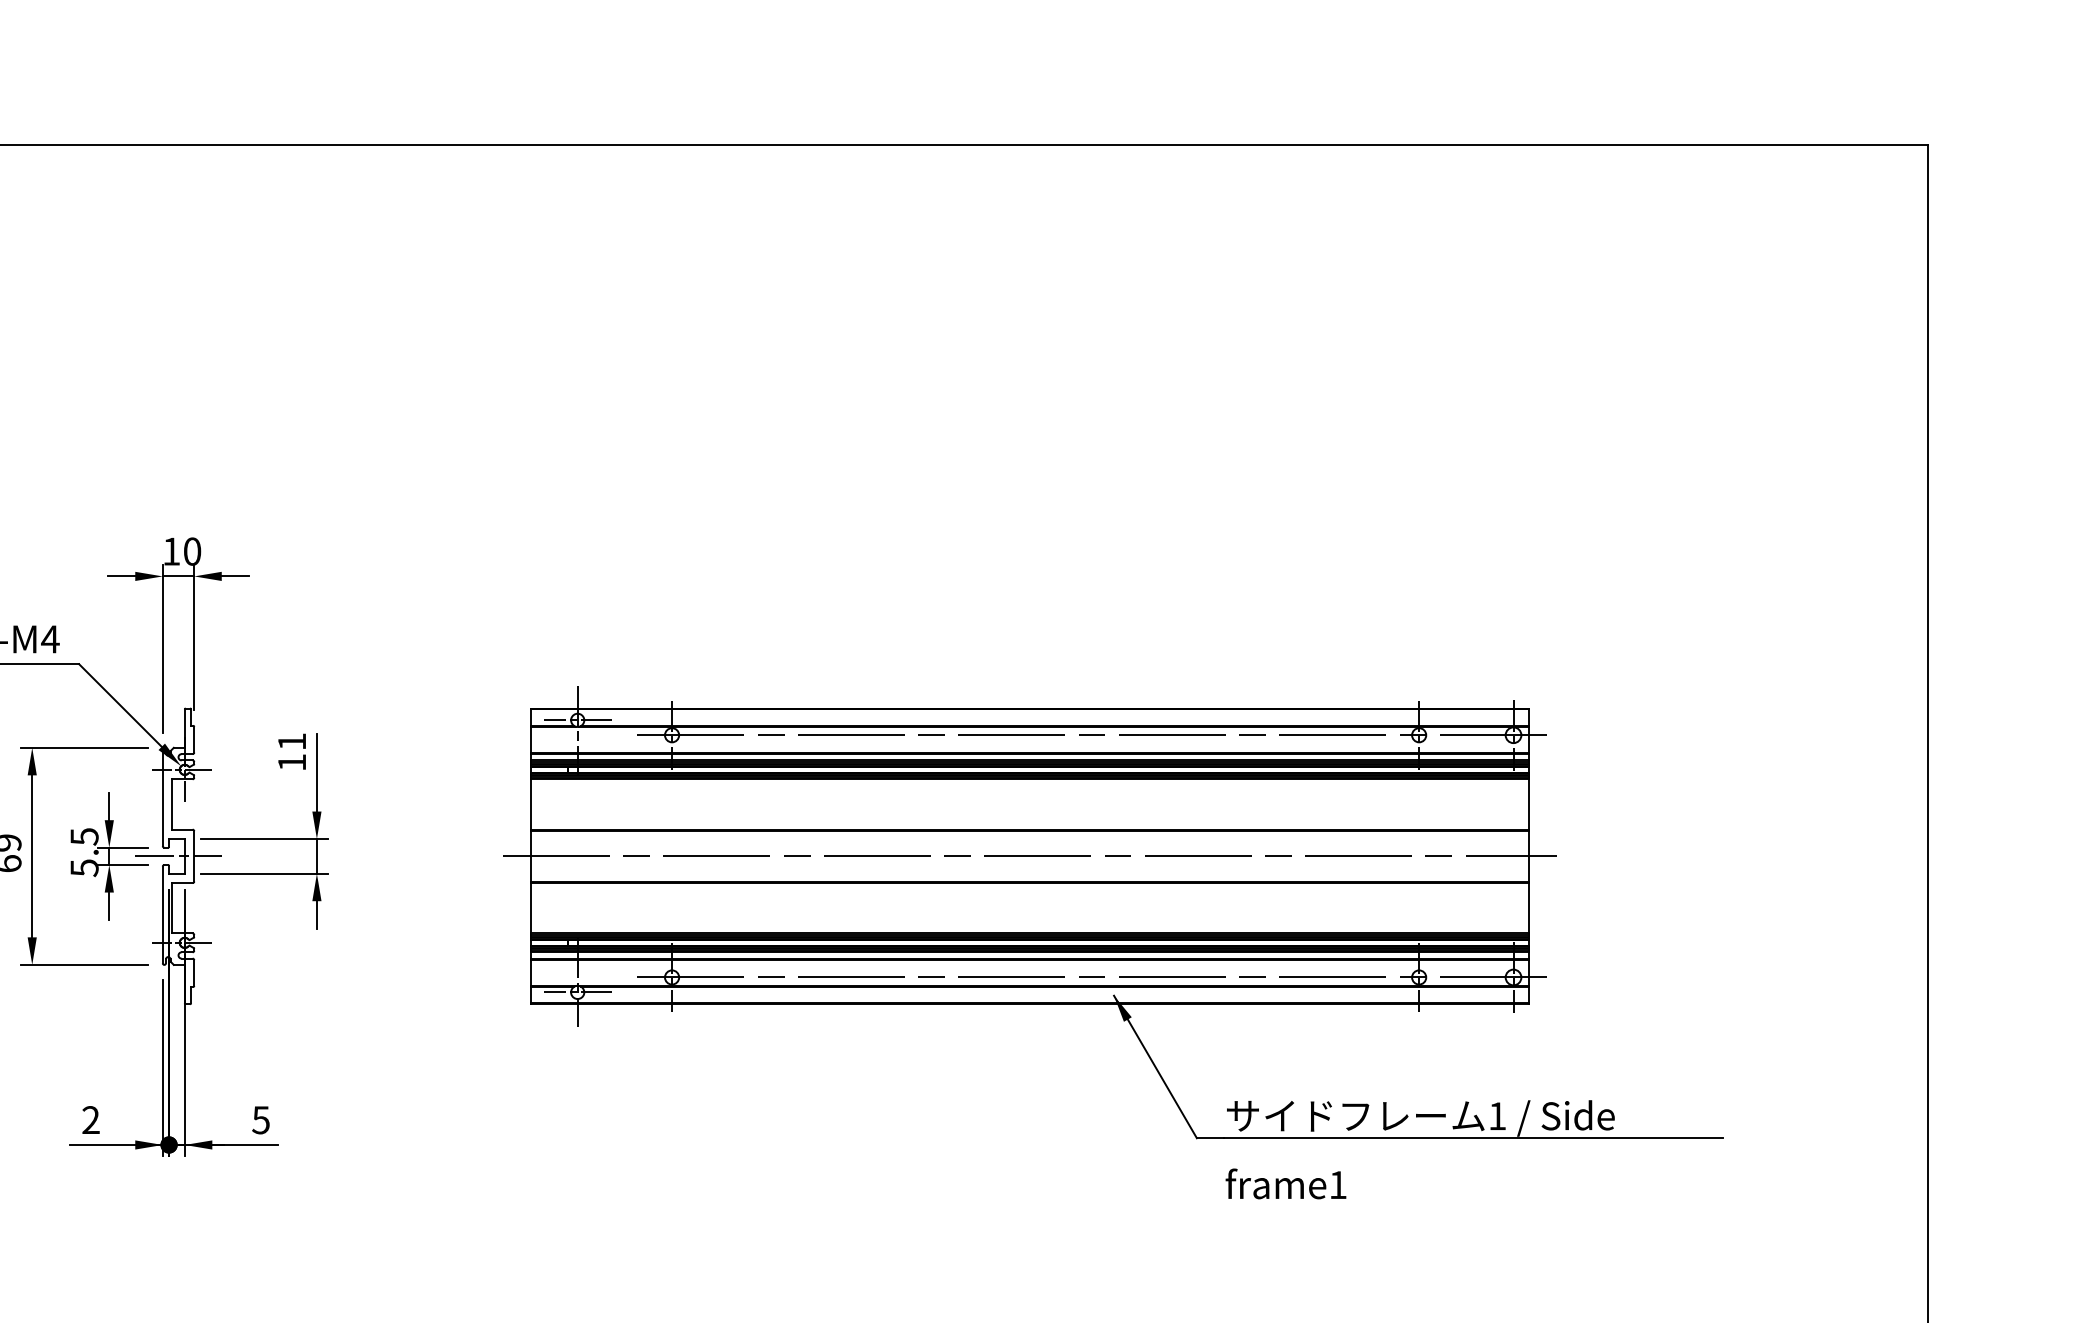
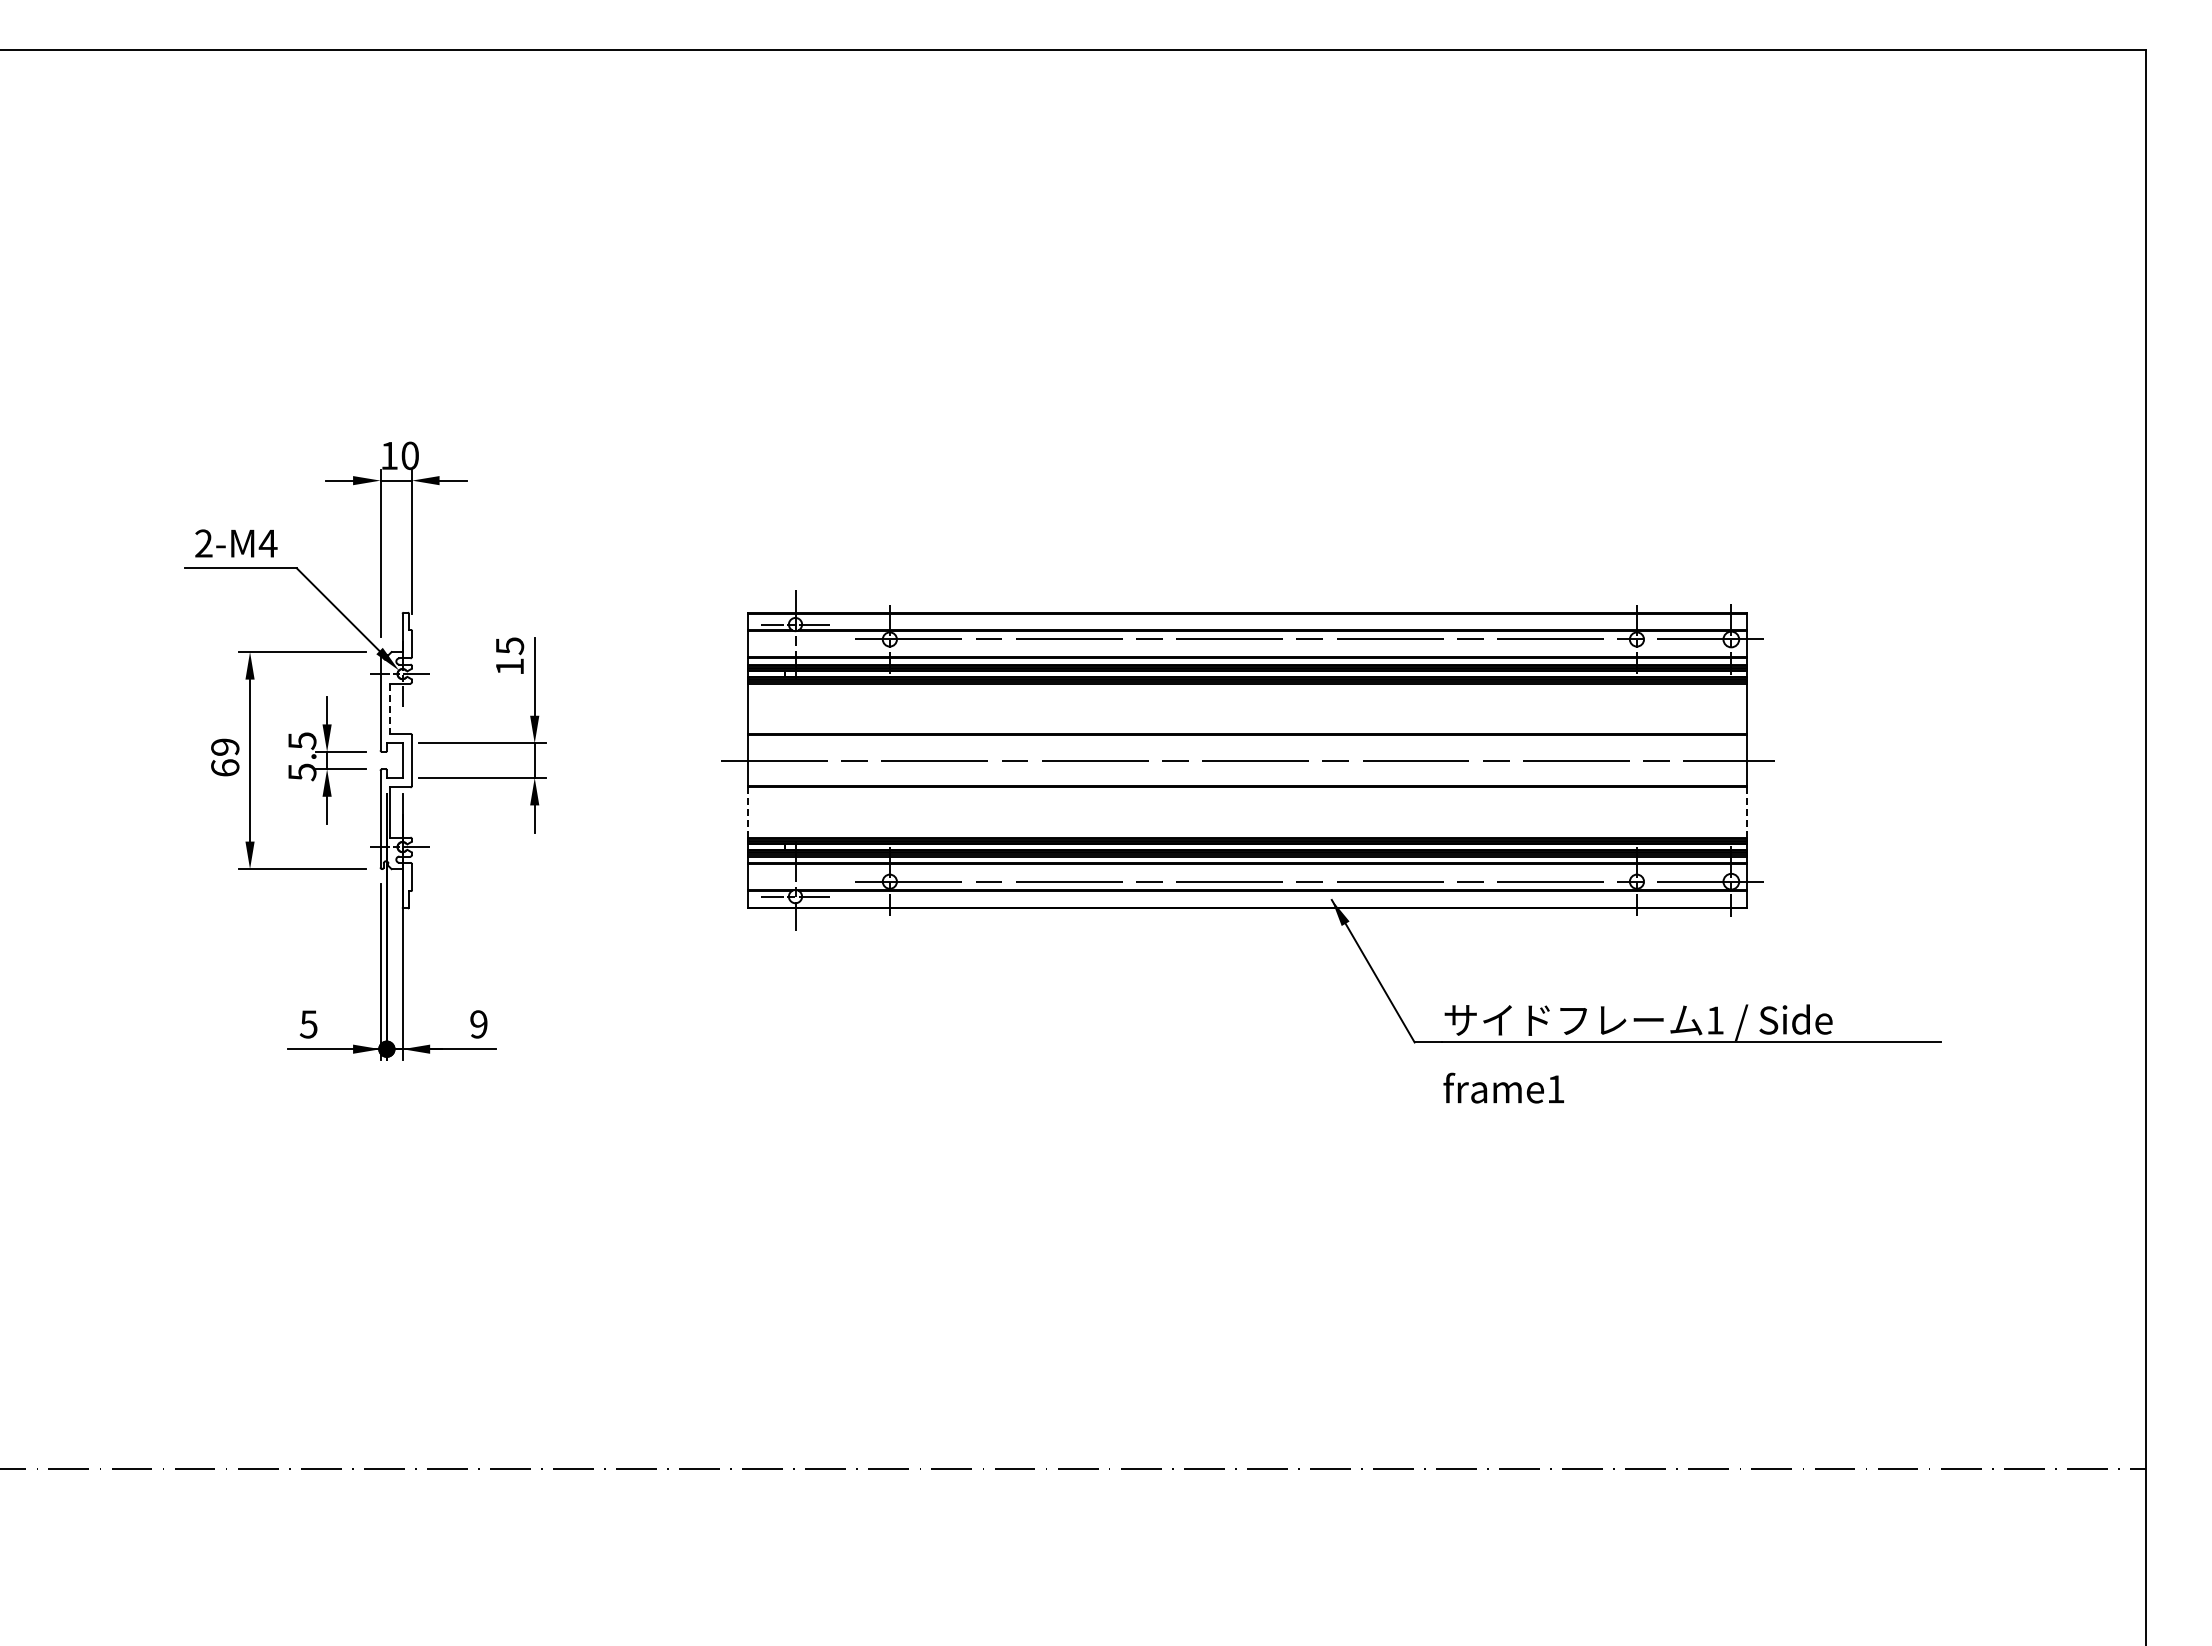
text: (292, 742) -> (510, 646), 11 -> 15
line: (172, 805) -> (390, 709), solid -> dashed
line: (178, 856) -> (396, 760), removed
line: (530, 909) -> (748, 813), solid -> dashed
line: (1529, 909) -> (1747, 813), solid -> dashed
text: (90, 1120) -> (308, 1024), 2 -> 5
text: (260, 1120) -> (478, 1024), 5 -> 9

